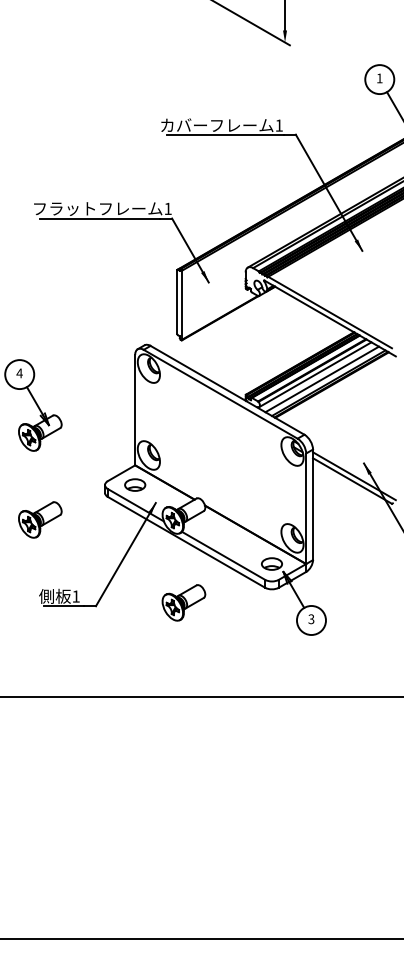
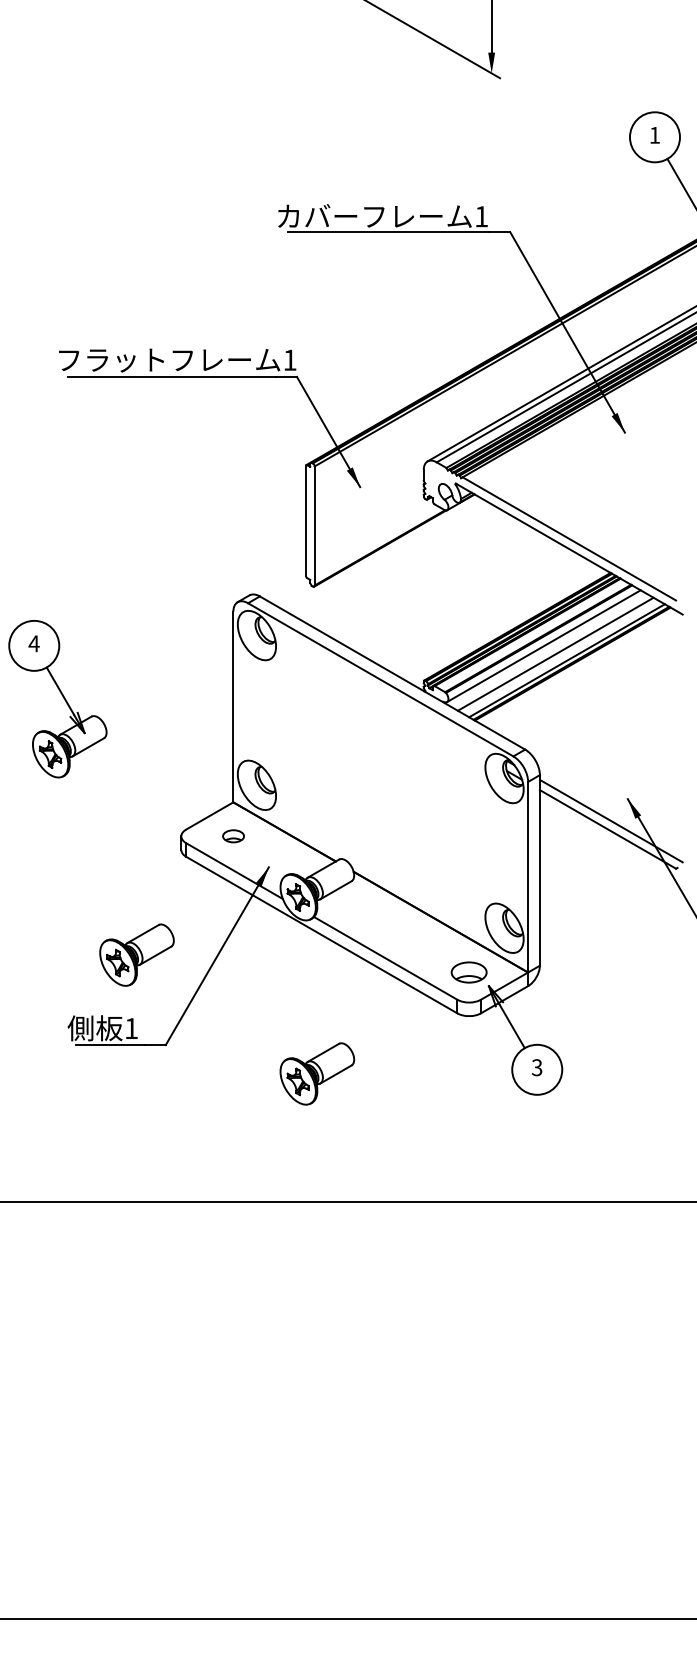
part: (135, 484) -> (233, 835), size x0.6
part: (40, 519) -> (137, 954), moved
part: (183, 602) -> (316, 1073), moved

